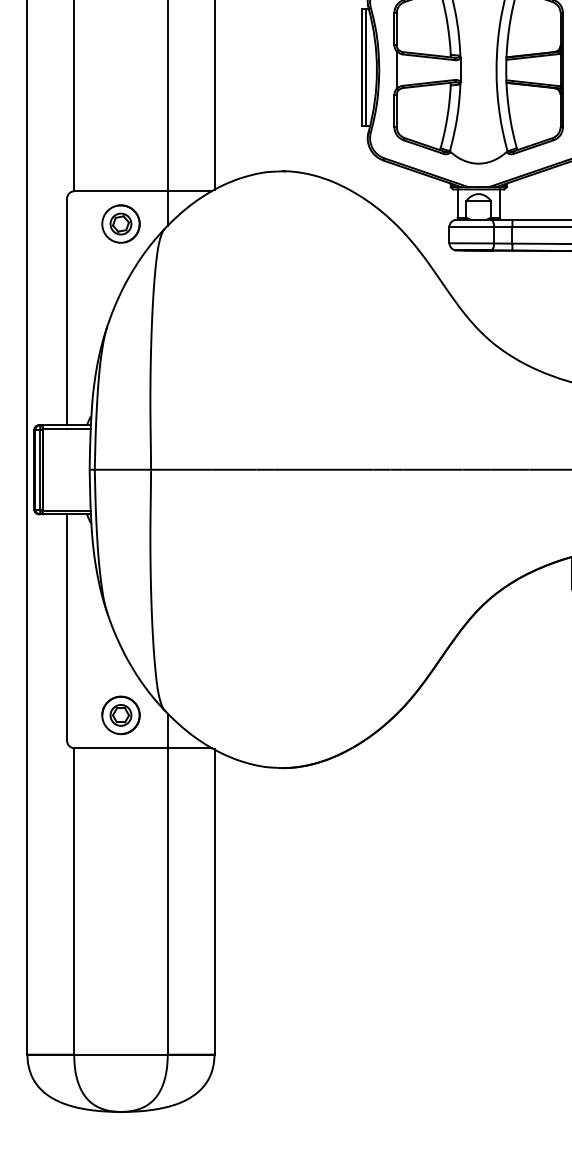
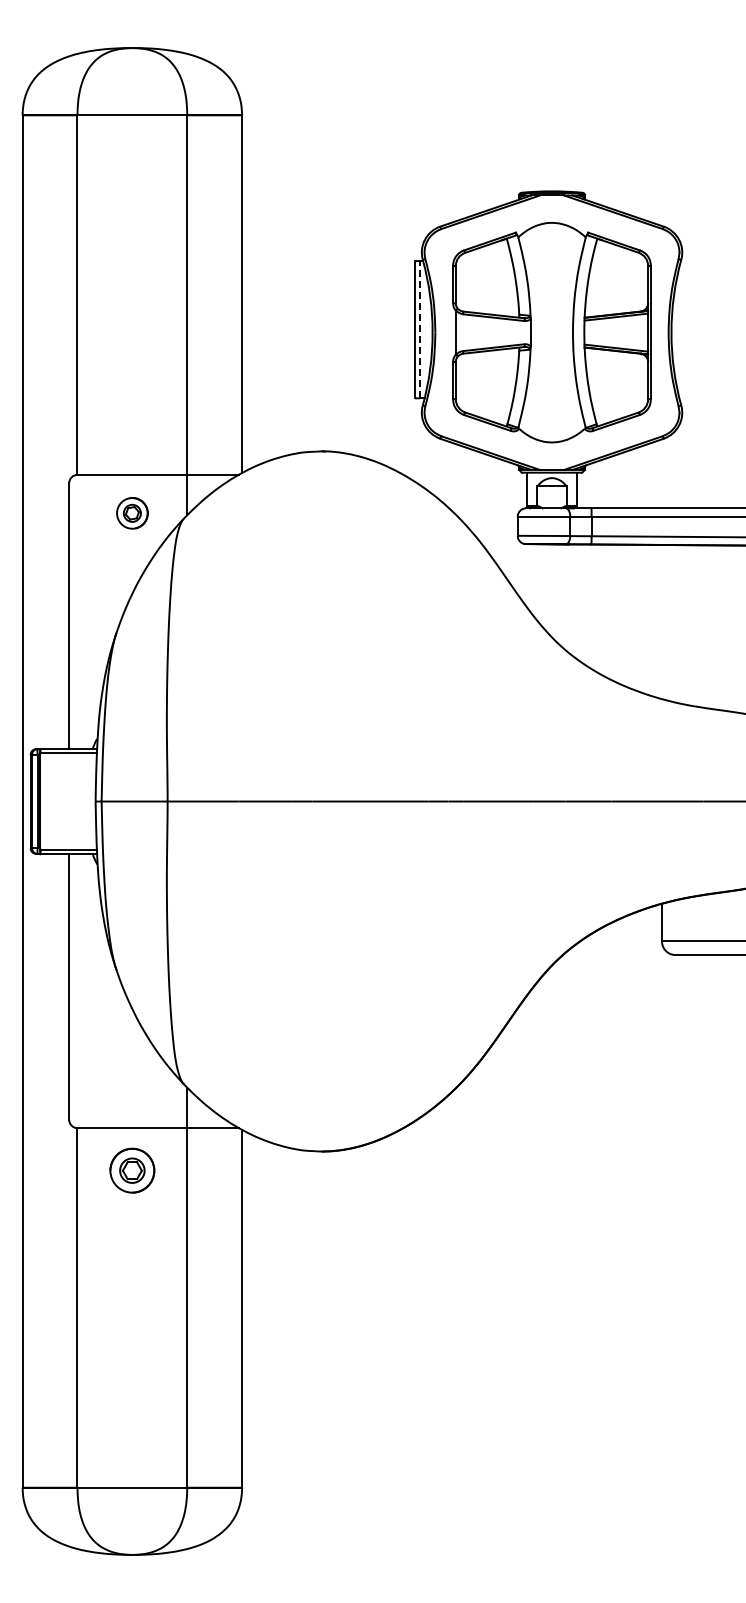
line: (366, 67) -> (420, 329), solid -> dashed
part: (121, 224) -> (132, 513), size x0.7
part: (121, 715) -> (132, 1170), moved

